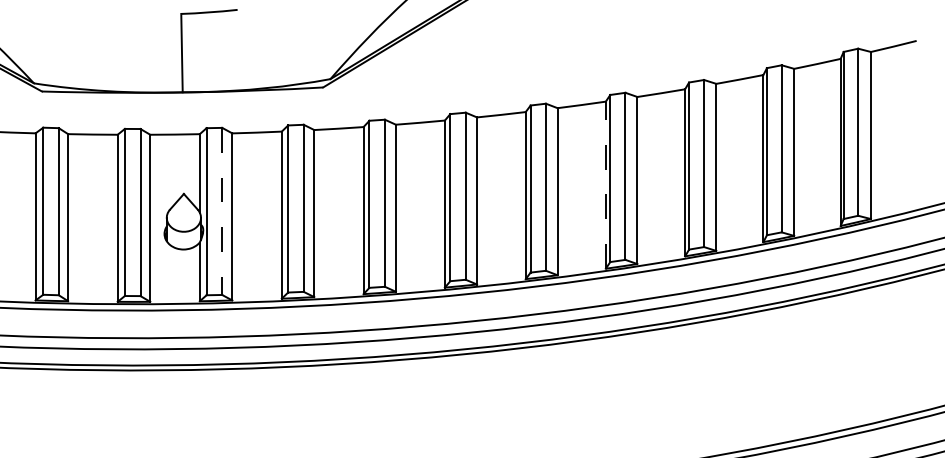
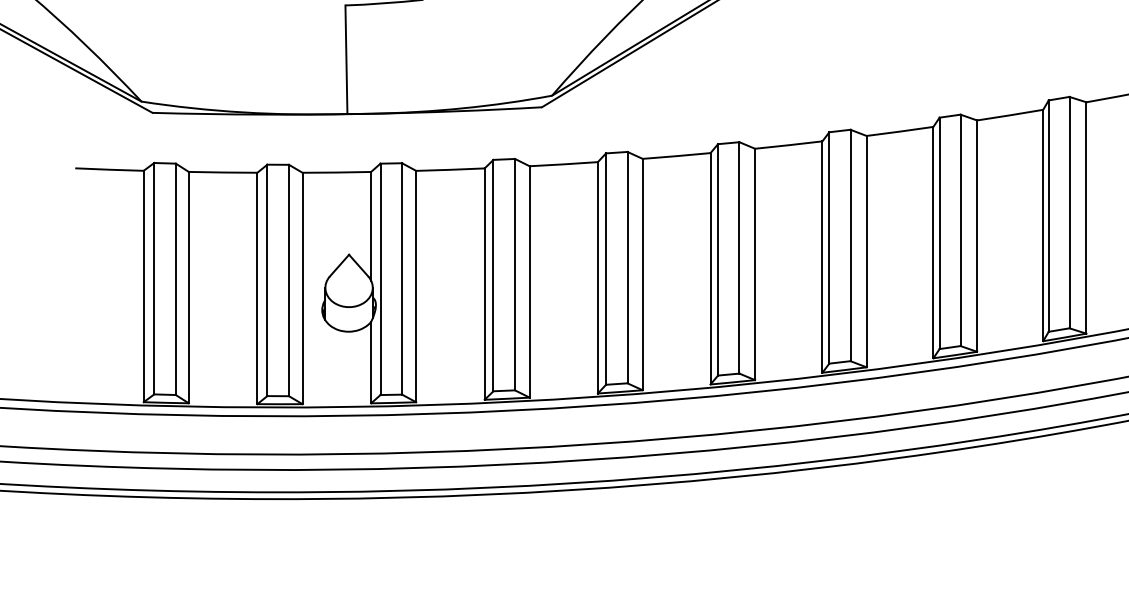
line: (605, 185) -> (932, 243), dashed -> solid
line: (222, 211) -> (402, 279), dashed -> solid

